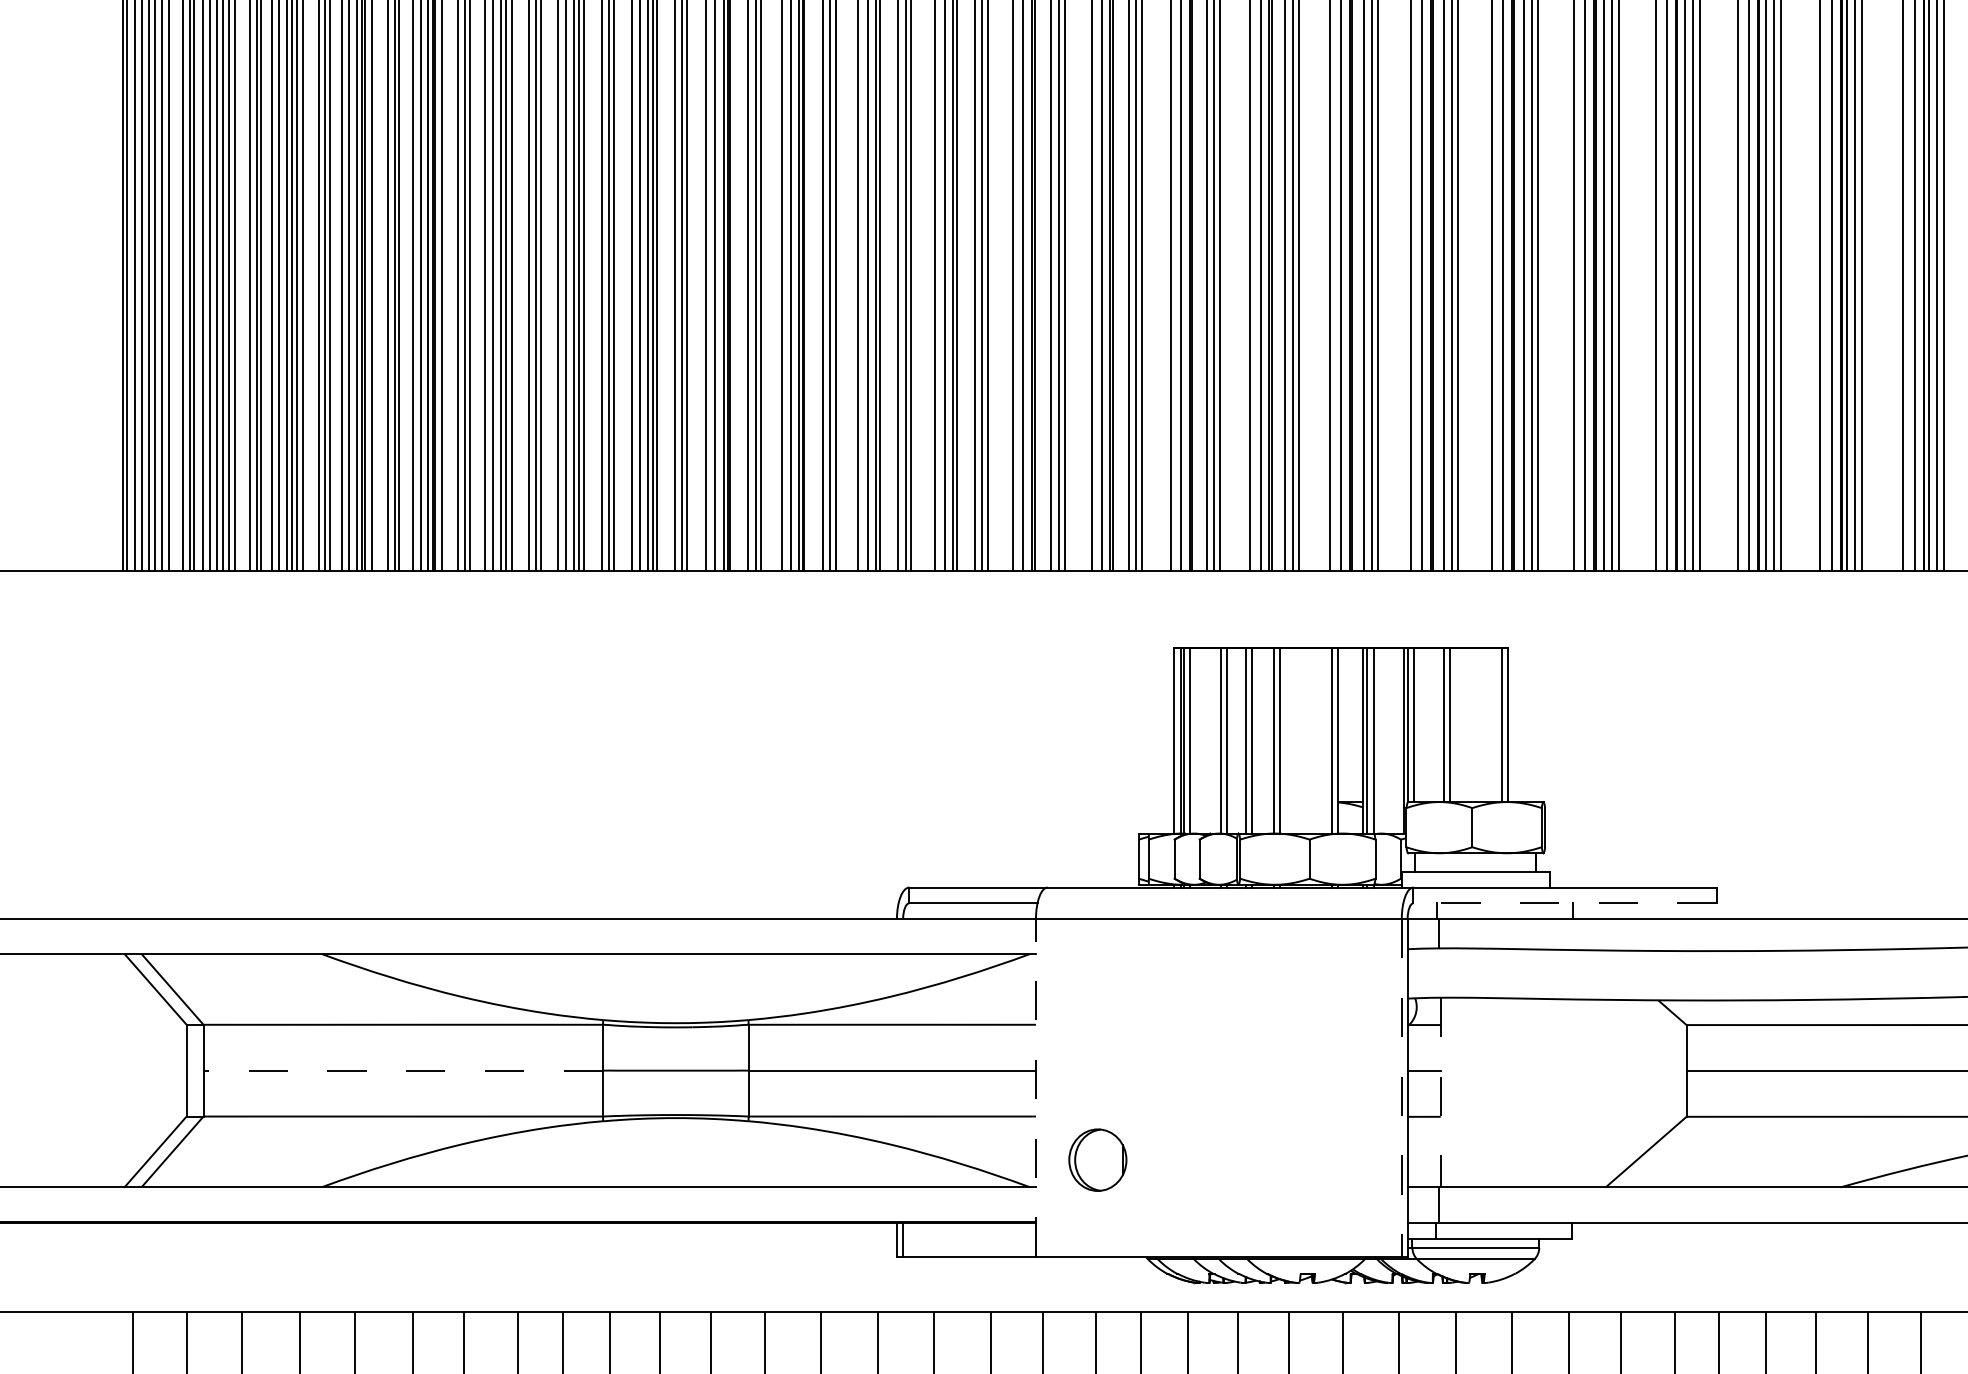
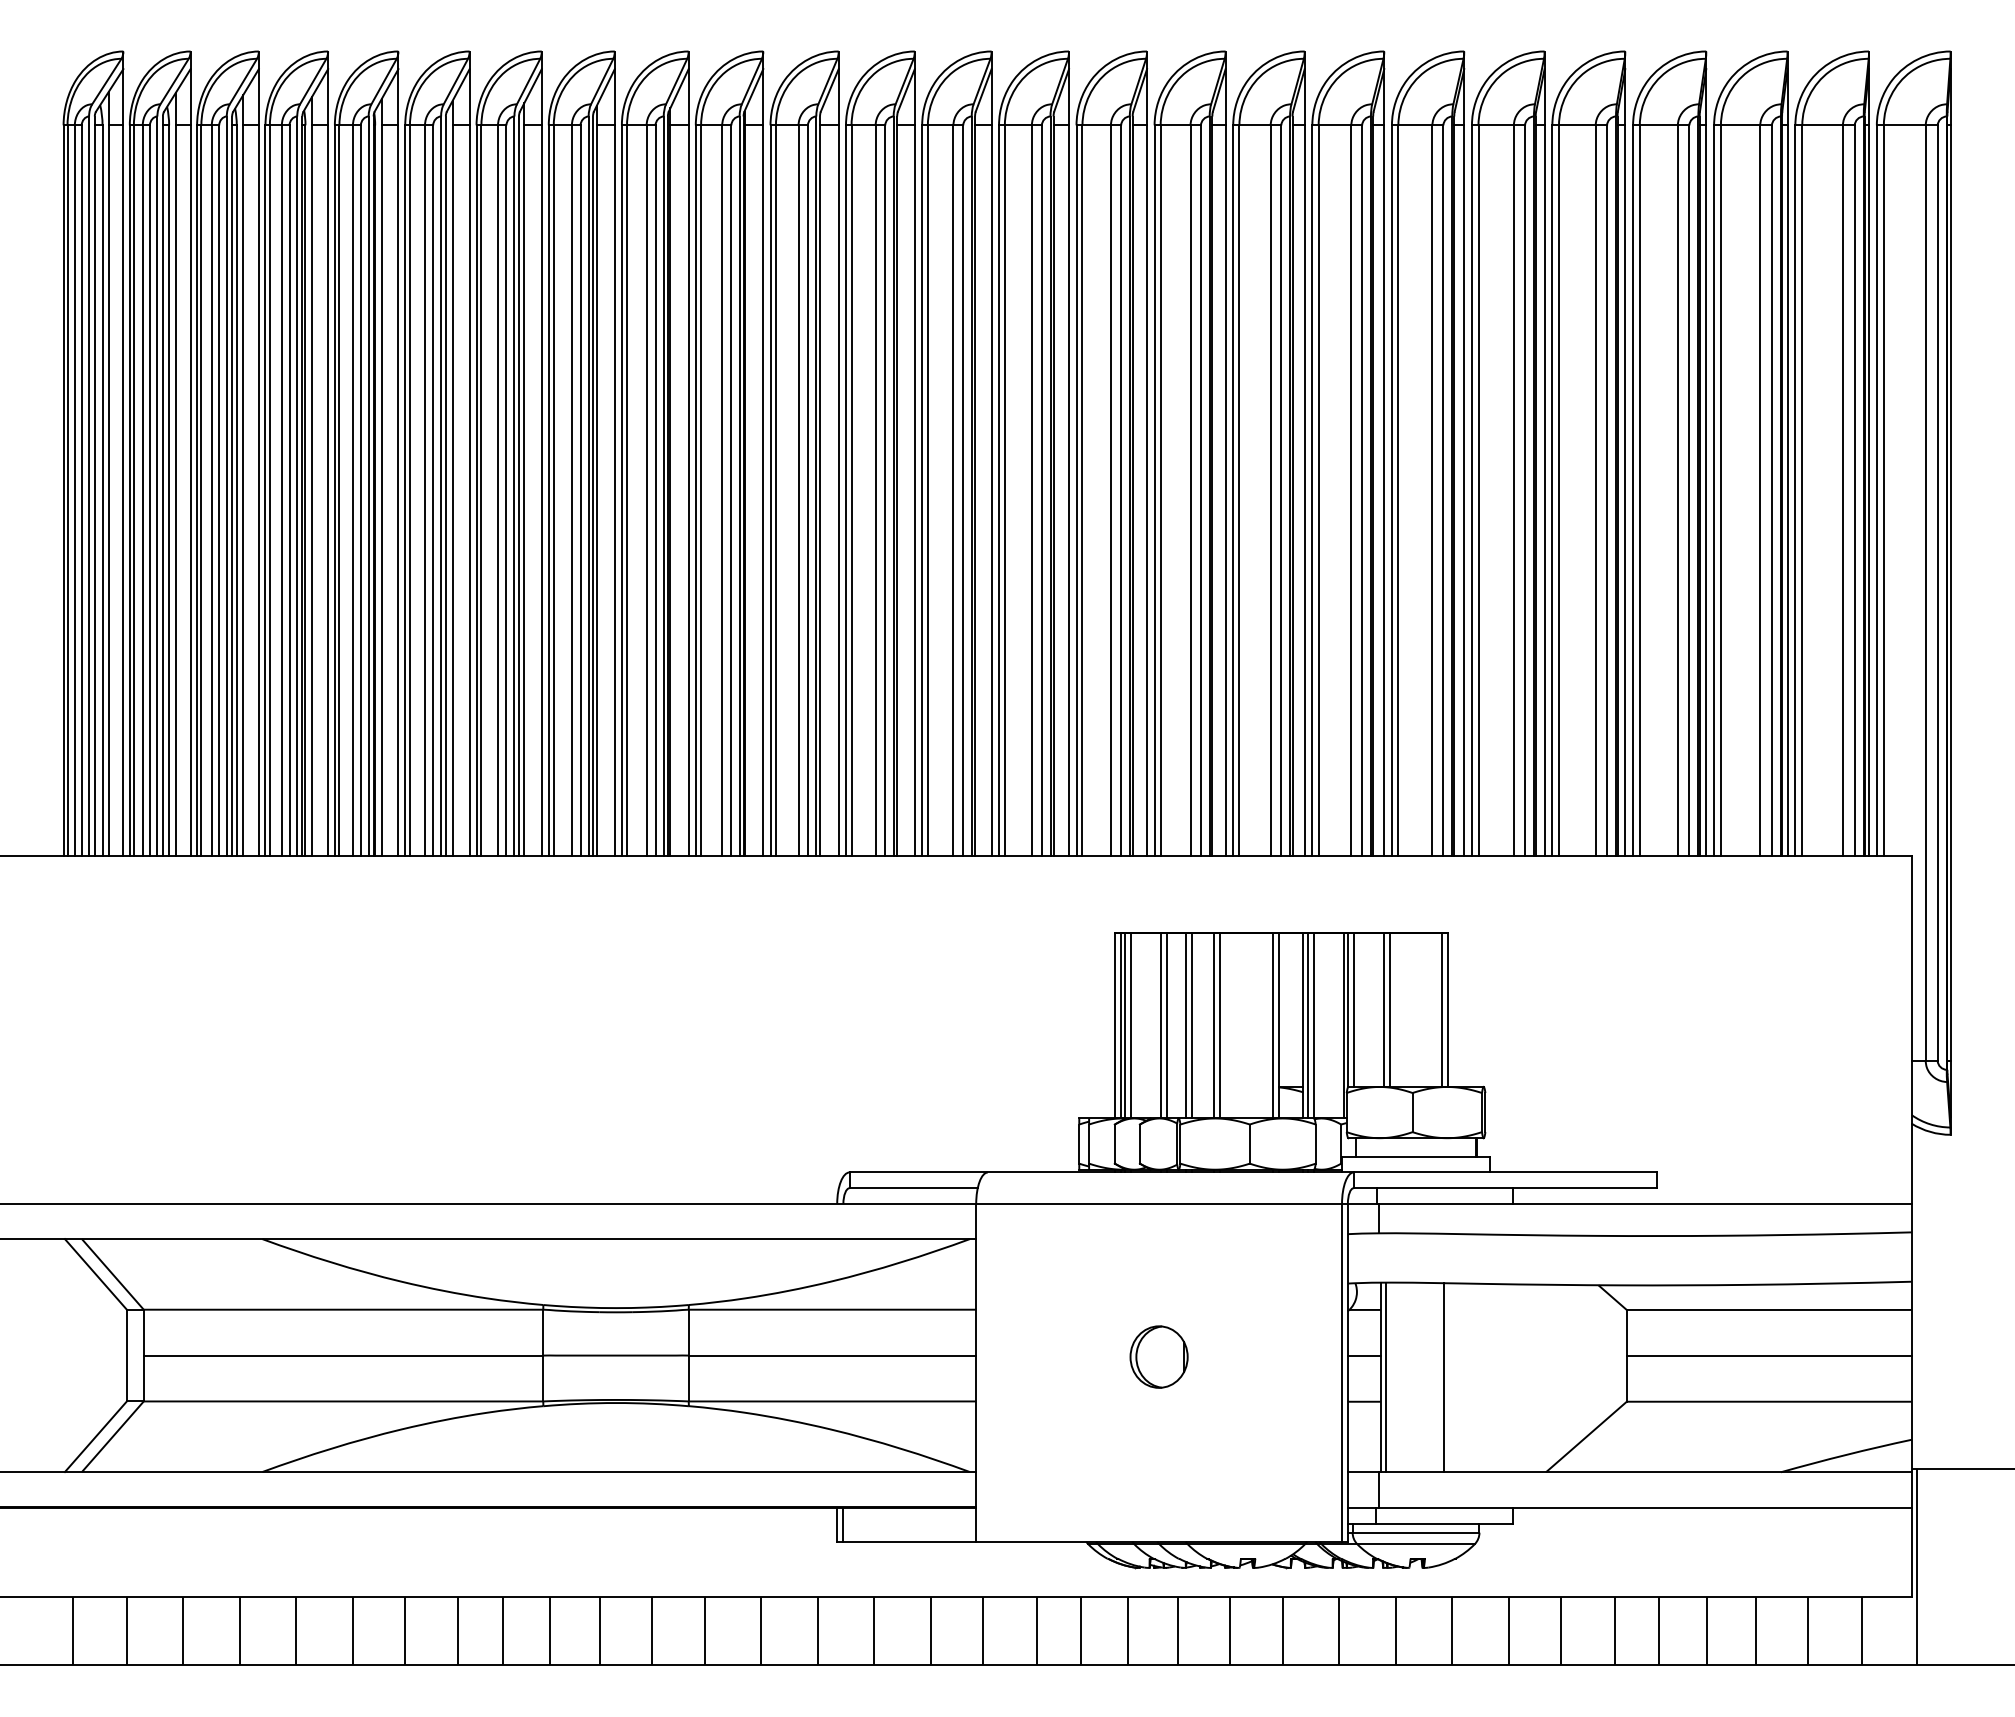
line: (1565, 903) -> (1505, 1188), dashed -> solid
line: (403, 1070) -> (343, 1355), dashed -> solid
line: (1036, 1087) -> (976, 1372), dashed -> solid
line: (1402, 1087) -> (1342, 1372), dashed -> solid
line: (1440, 1092) -> (1380, 1377), dashed -> solid
line: (1445, 1092) -> (1385, 1377), added
line: (1503, 1092) -> (1443, 1377), added
part: (1097, 1159) -> (1158, 1356), moved

